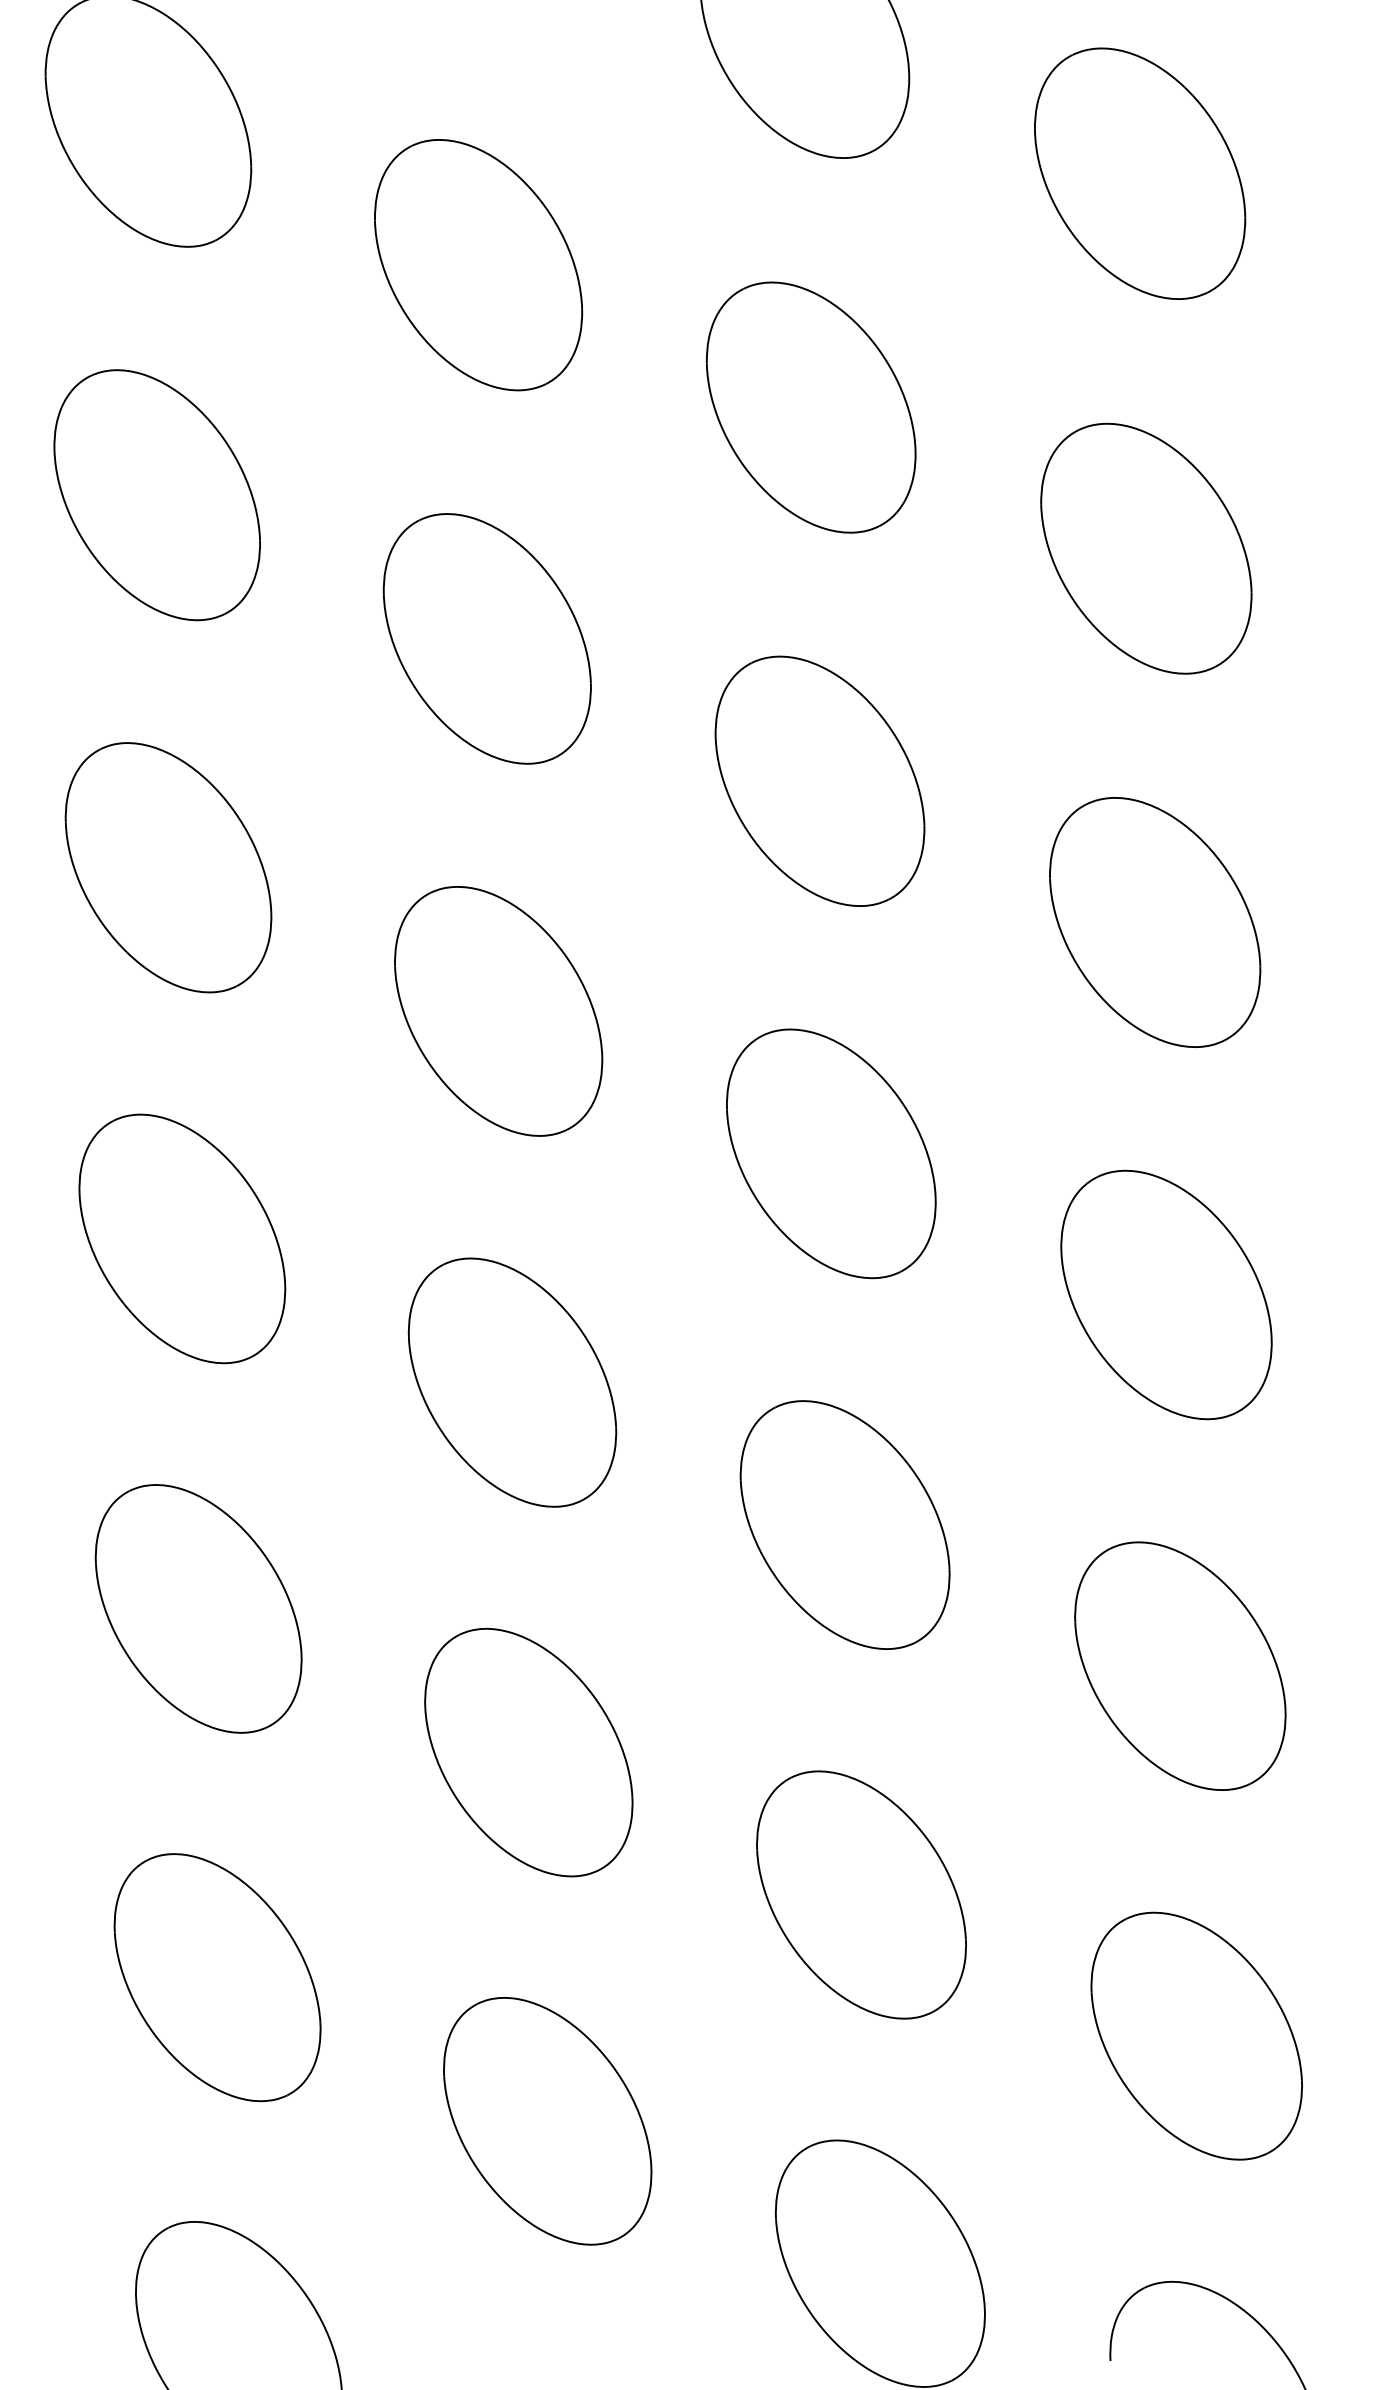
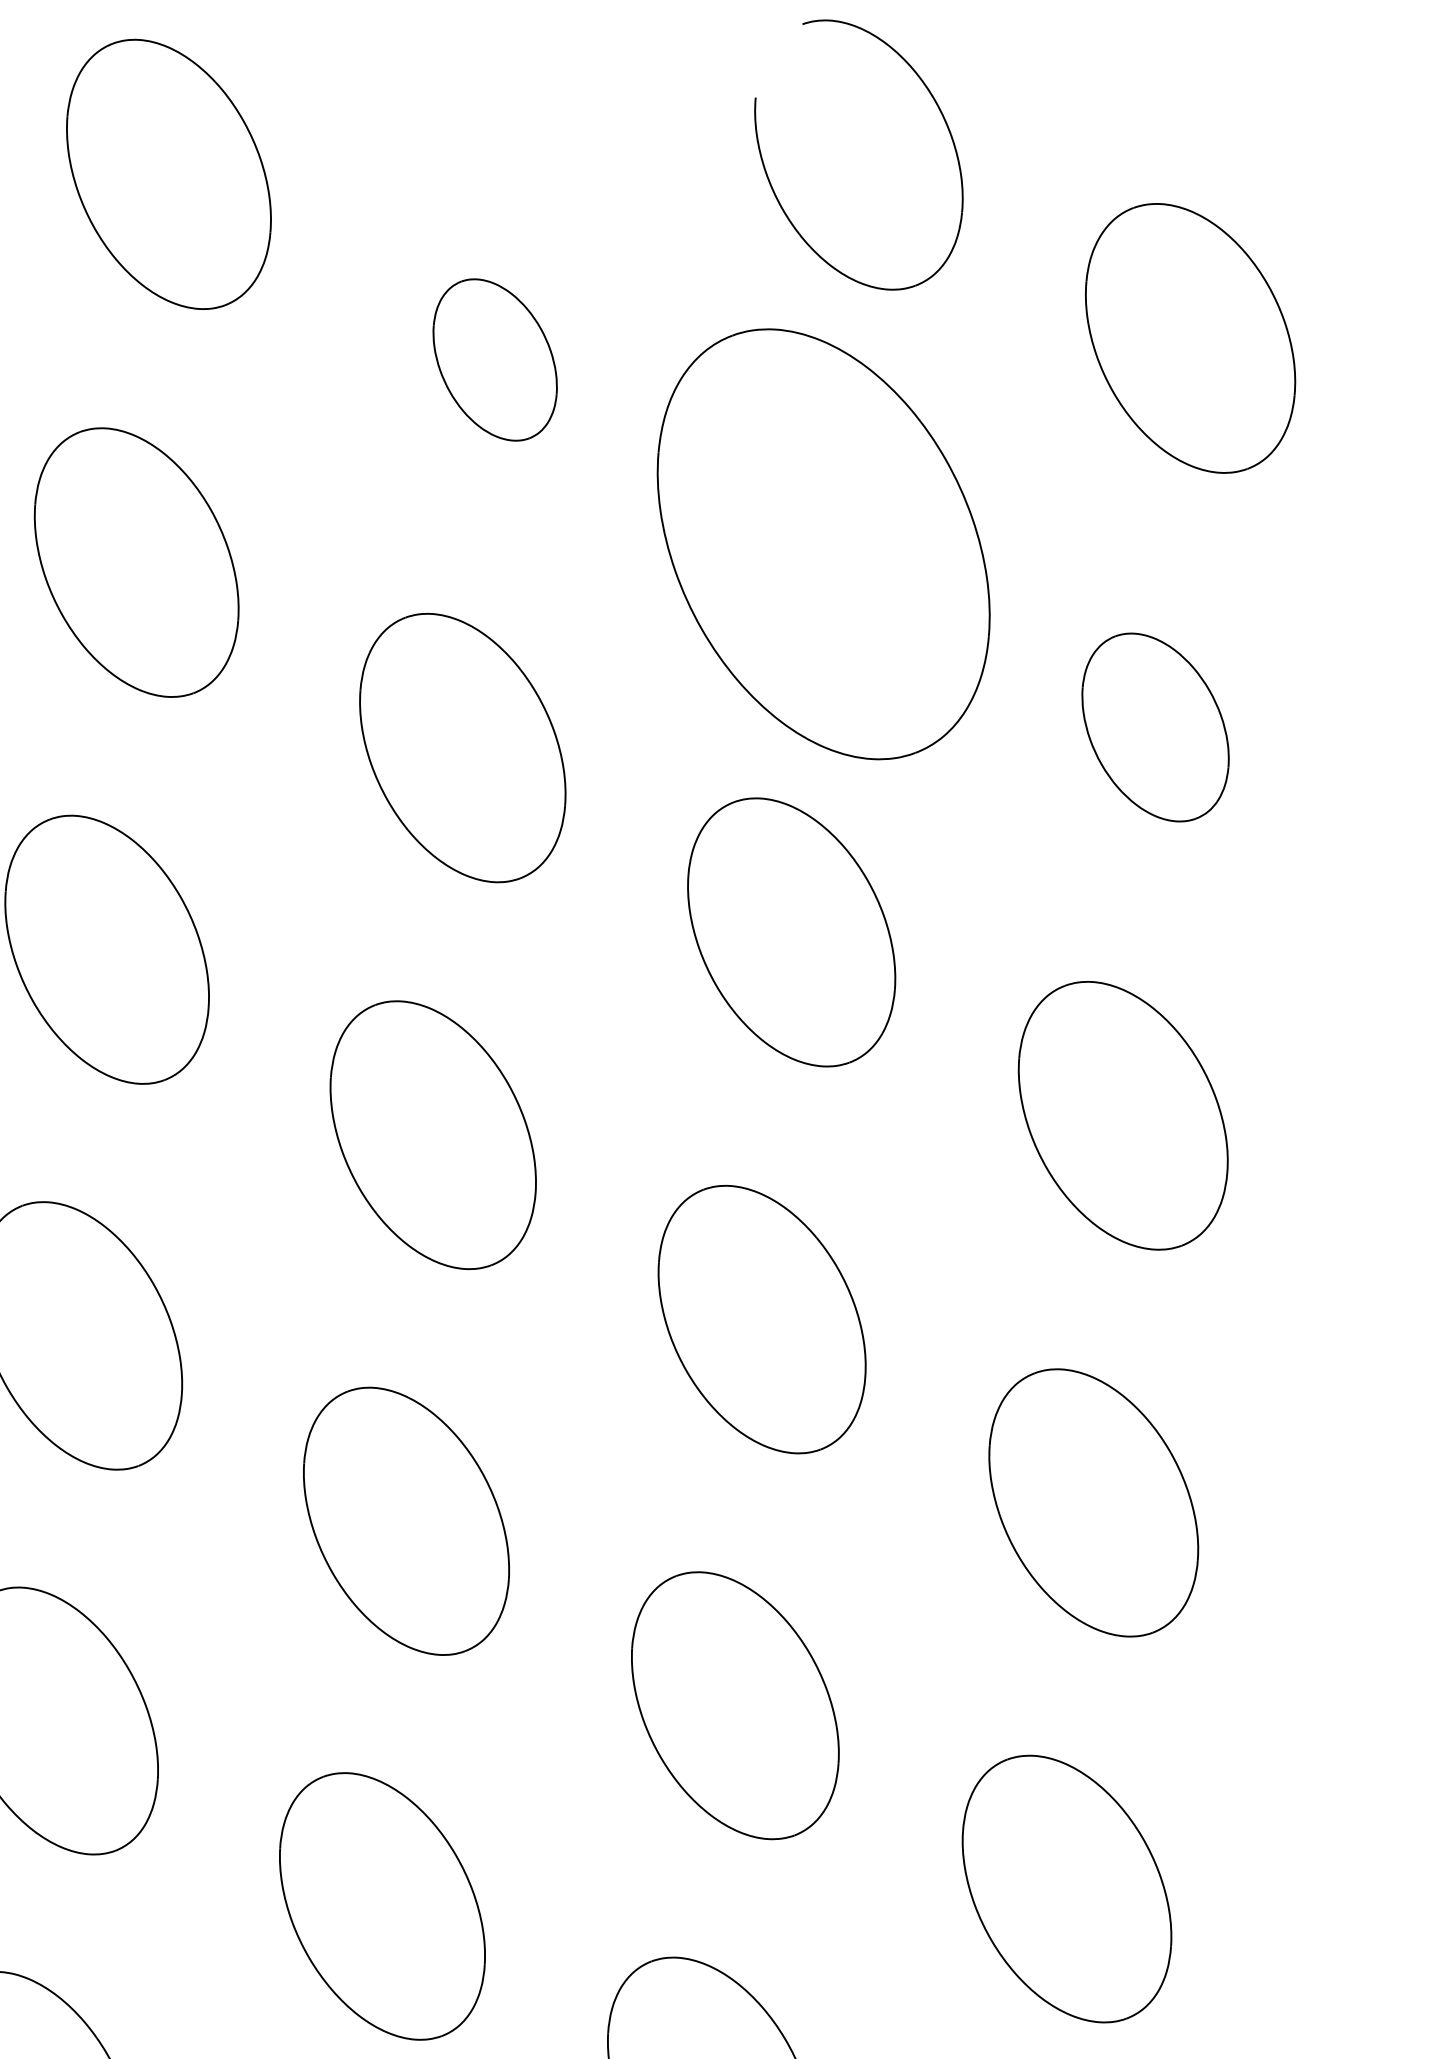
part: (478, 265) -> (494, 360), size x0.6
part: (811, 407) -> (824, 544), size x1.6
part: (1146, 548) -> (1155, 727), size x0.7

